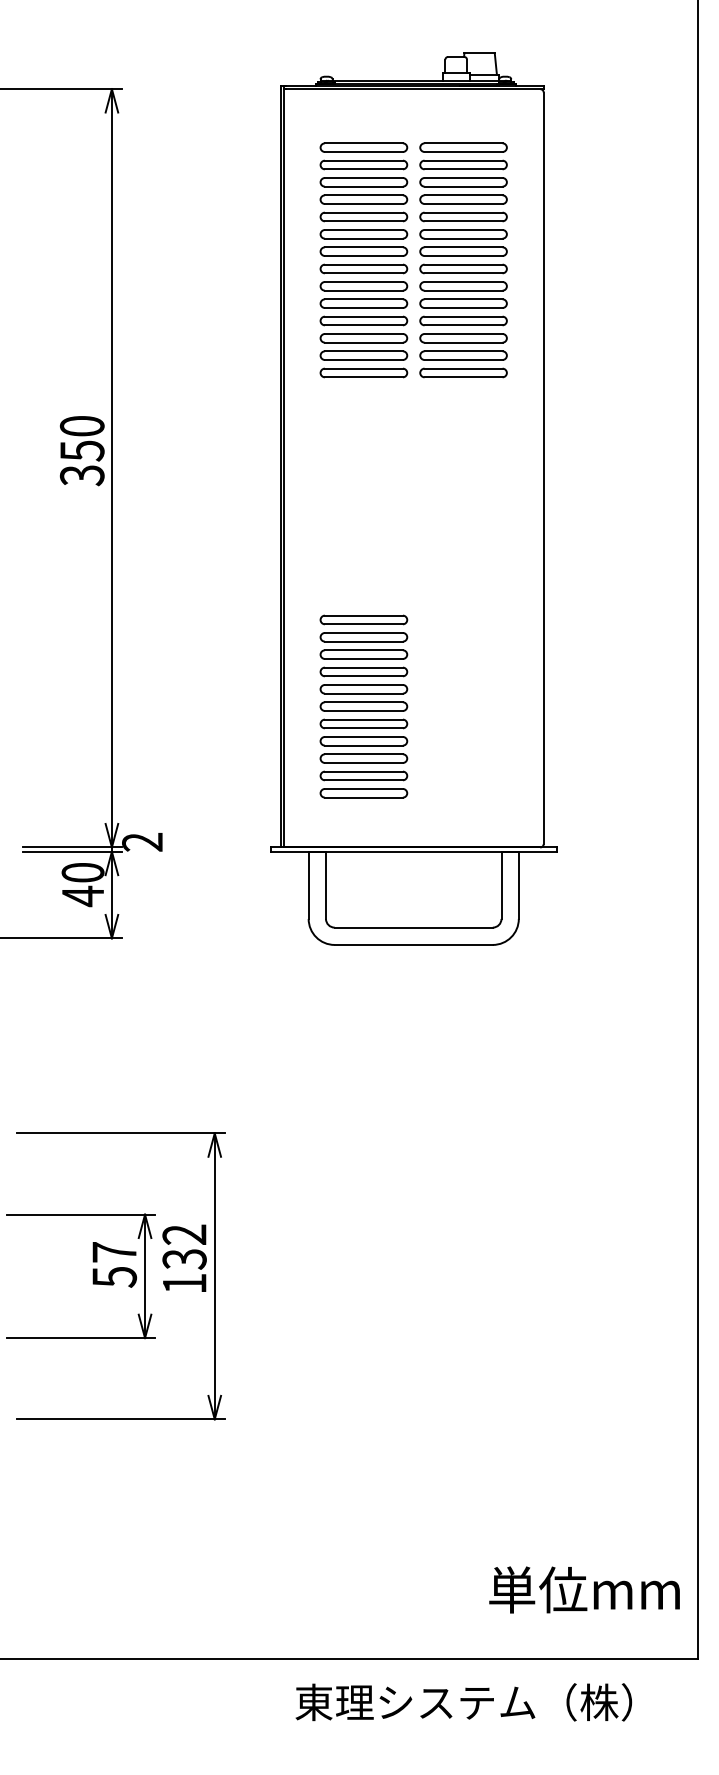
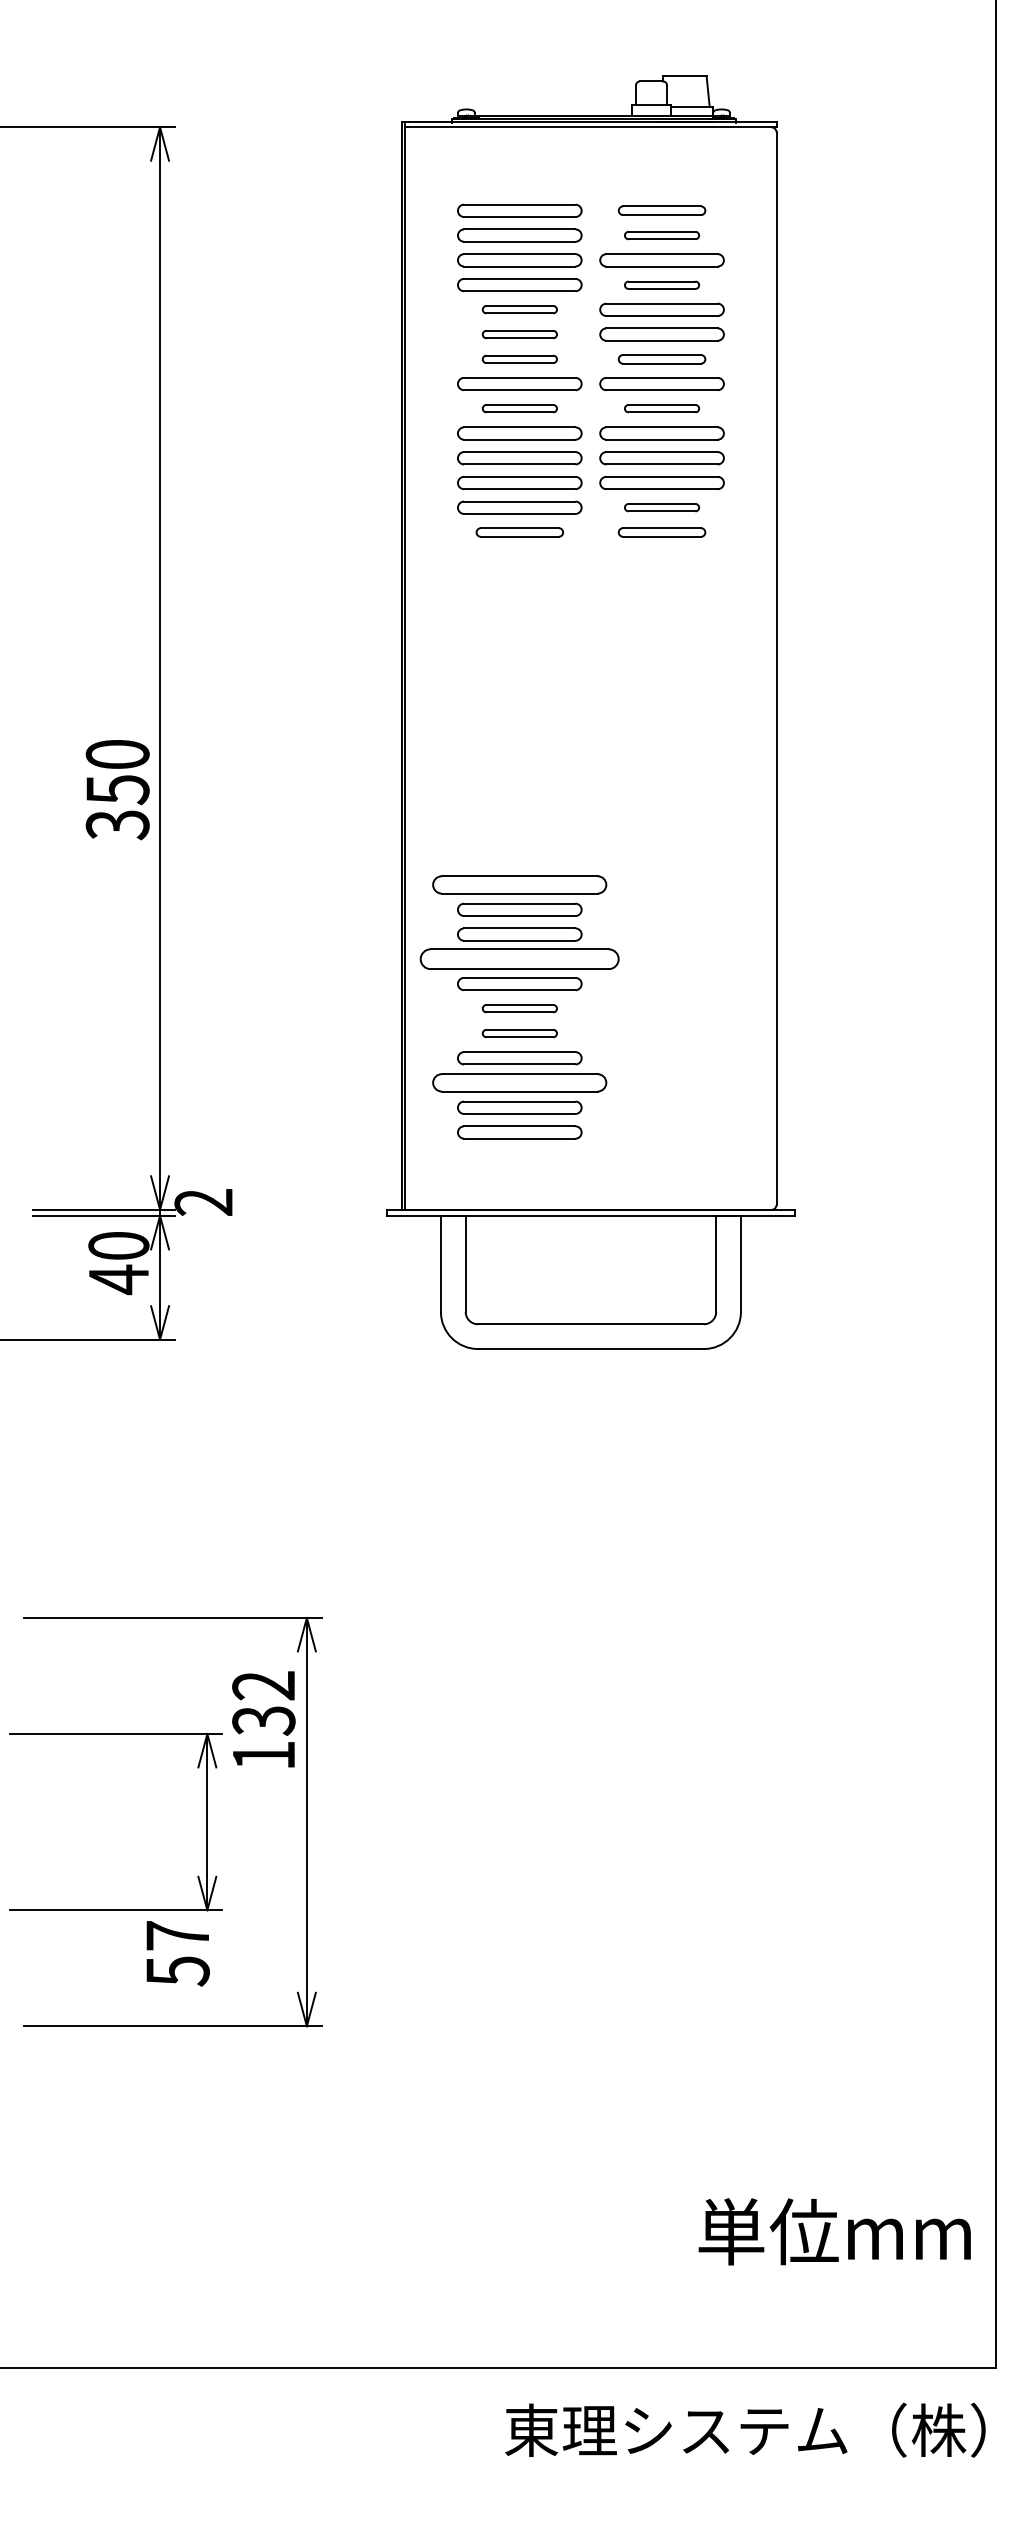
part: (463, 147) -> (661, 210), size x0.7
part: (463, 164) -> (661, 235), size x0.6
part: (463, 199) -> (661, 285), size x0.6
part: (363, 216) -> (519, 309), size x0.6
part: (363, 234) -> (519, 334), size x0.6
part: (363, 251) -> (519, 359), size x0.6
part: (463, 251) -> (661, 359), size x0.7
part: (363, 286) -> (519, 408), size x0.6
part: (463, 286) -> (661, 408), size x0.6
part: (463, 355) -> (661, 507), size x0.6
part: (363, 372) -> (519, 532), size x0.7
part: (463, 372) -> (661, 532), size x0.7
text: (82, 451) -> (117, 790), moved
part: (363, 620) -> (519, 885), size x1.4
part: (363, 672) -> (519, 959), size x1.6
part: (363, 706) -> (519, 1008), size x0.6
part: (363, 723) -> (519, 1033), size x0.6
part: (363, 758) -> (519, 1083), size x1.4
text: (184, 1258) -> (263, 1719), moved
text: (114, 1264) -> (177, 1953), moved
text: (584, 1589) -> (834, 2231), moved
text: (463, 1701) -> (745, 2429), moved

